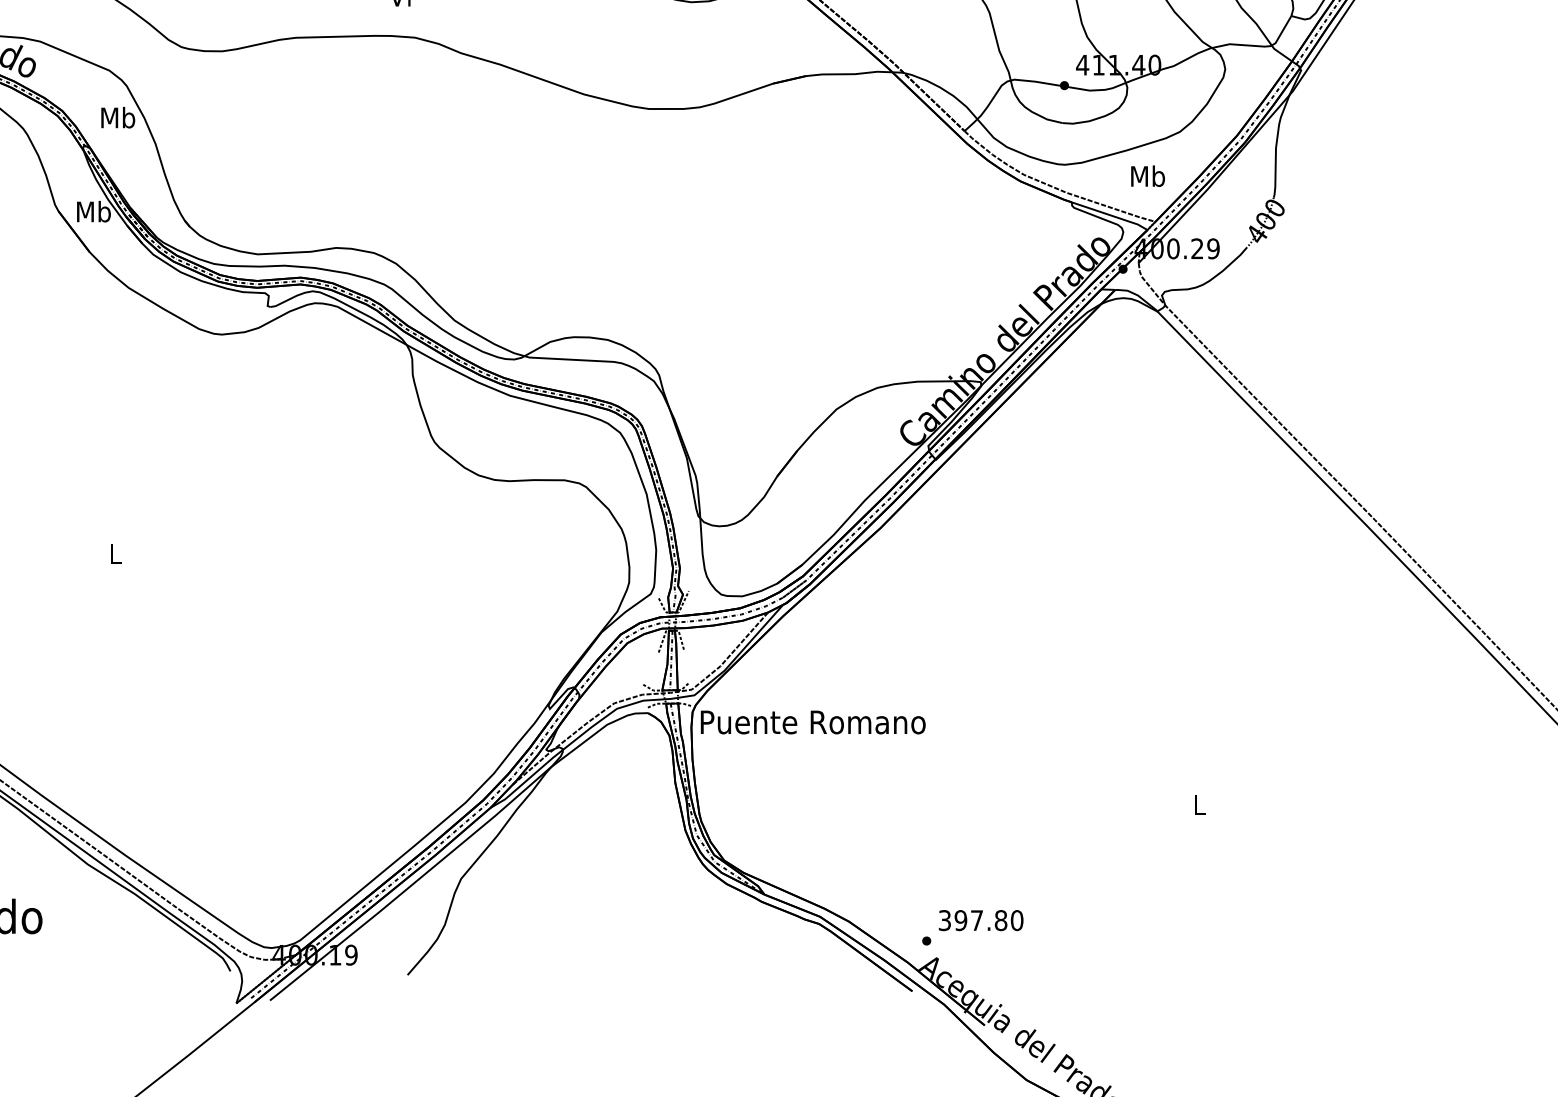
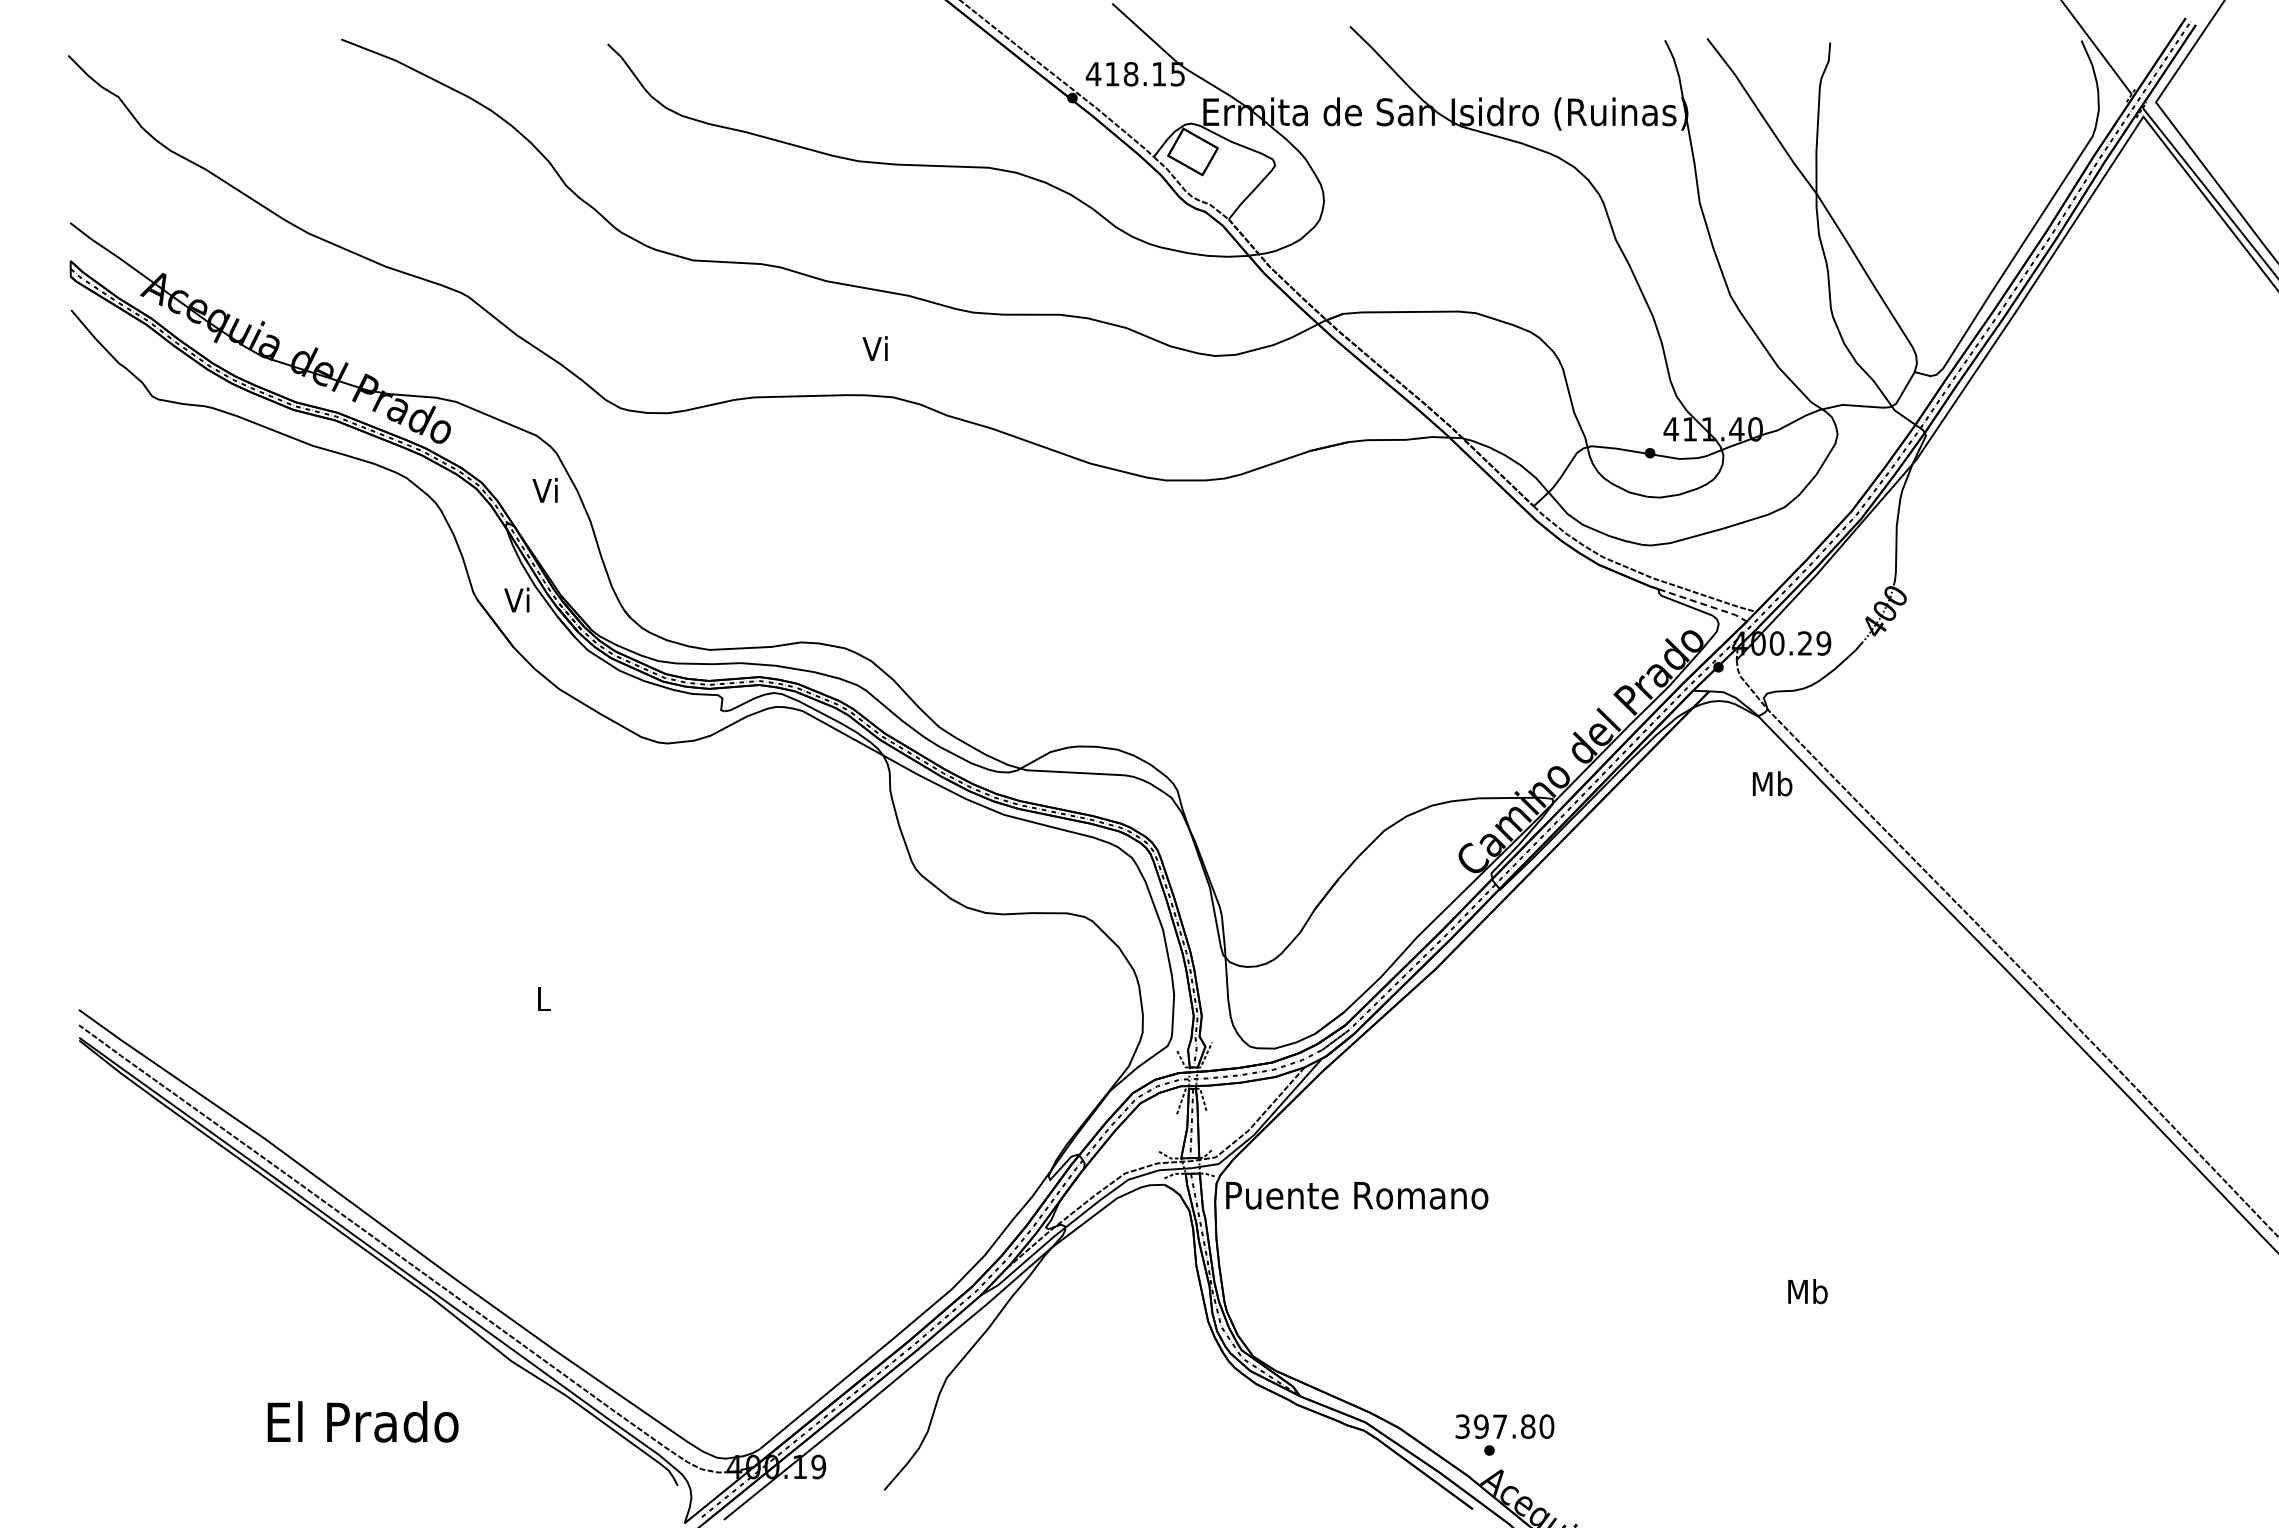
text: (117, 117) -> (546, 490), Mb -> Vi
text: (1147, 175) -> (1772, 783), moved
text: (93, 211) -> (518, 599), Mb -> Vi
line: (1110, 215) -> (1703, 604), solid -> dashed
text: (1199, 804) -> (1807, 1291), L -> Mb
text: (980, 920) -> (1504, 1426), moved

